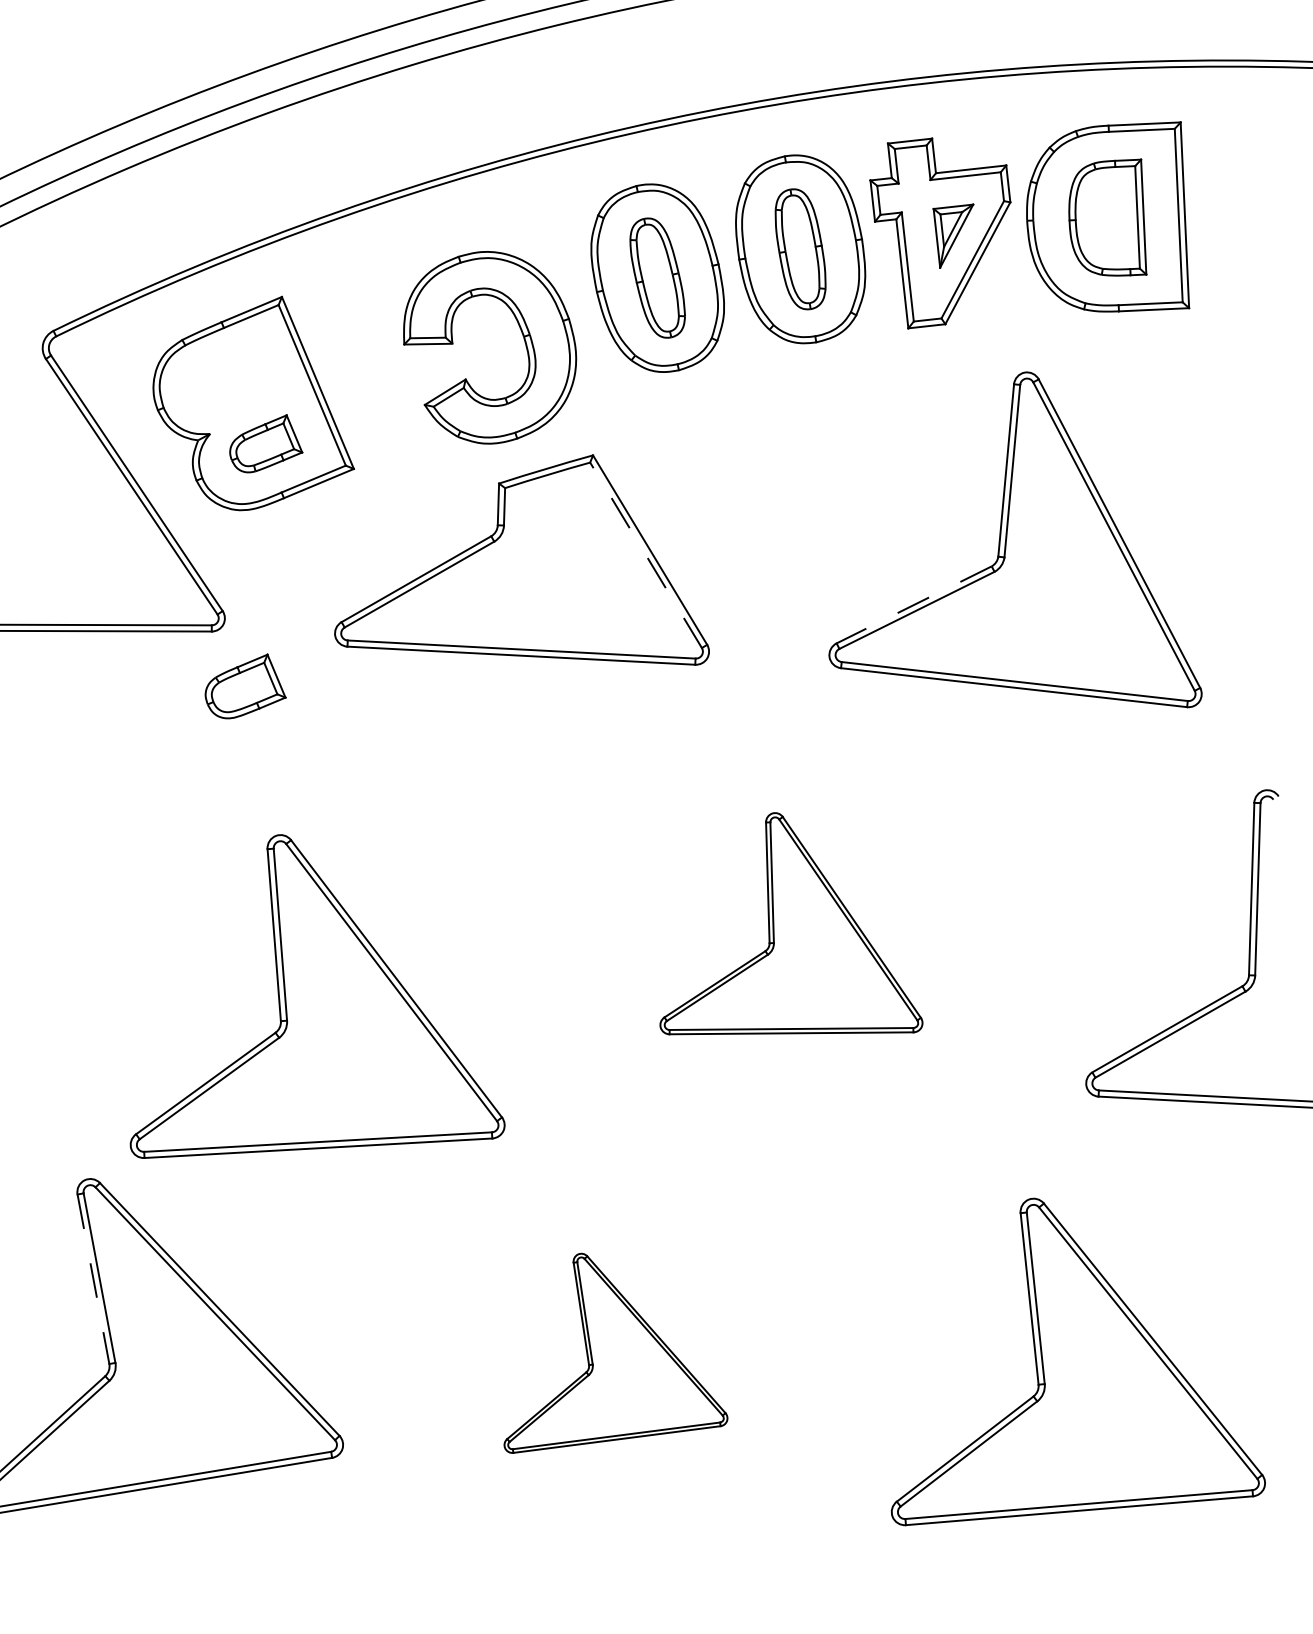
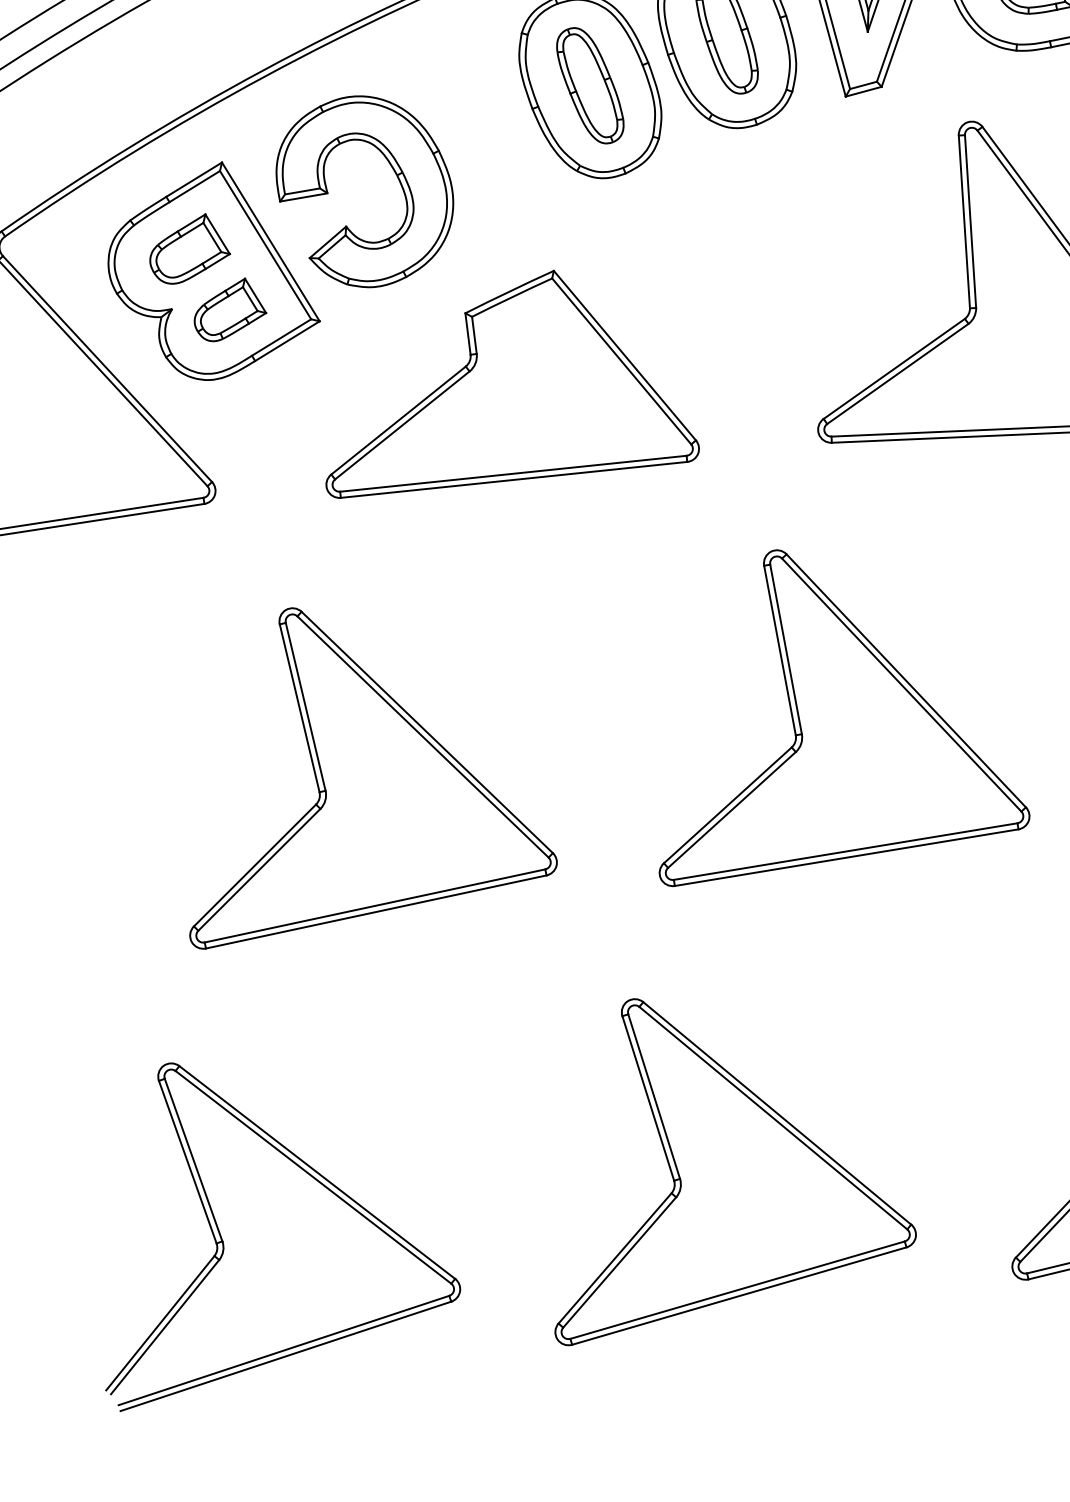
part: (523, 339) -> (397, 178), moved
line: (645, 554) -> (621, 360), dashed -> solid
line: (914, 604) -> (894, 368), dashed -> solid
part: (245, 686) -> (188, 249), moved
part: (791, 923) -> (822, 702), size x1.43
part: (317, 996) -> (351, 762), moved
line: (93, 1279) -> (187, 1162), dashed -> solid
part: (615, 1353) -> (715, 1154), size x1.67

